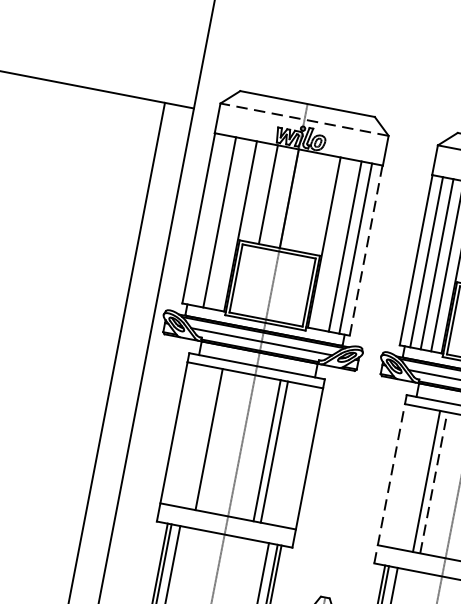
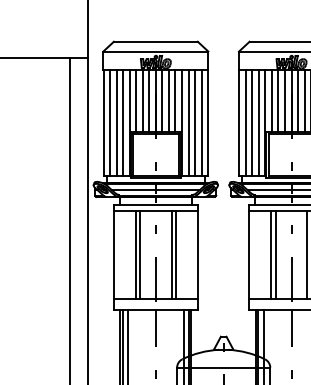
line: (303, 119) -> (155, 51), dashed -> solid
line: (258, 192) -> (136, 100), added
line: (279, 196) -> (149, 100), added
line: (300, 200) -> (162, 100), added
line: (309, 202) -> (168, 100), added
line: (320, 204) -> (175, 100), added
line: (209, 221) -> (110, 123), added
line: (230, 225) -> (123, 123), added
line: (334, 245) -> (188, 123), added
line: (366, 251) -> (208, 123), dashed -> solid
line: (217, 441) -> (140, 255), added
line: (433, 481) -> (275, 254), dashed -> solid
line: (390, 483) -> (249, 260), dashed -> solid

